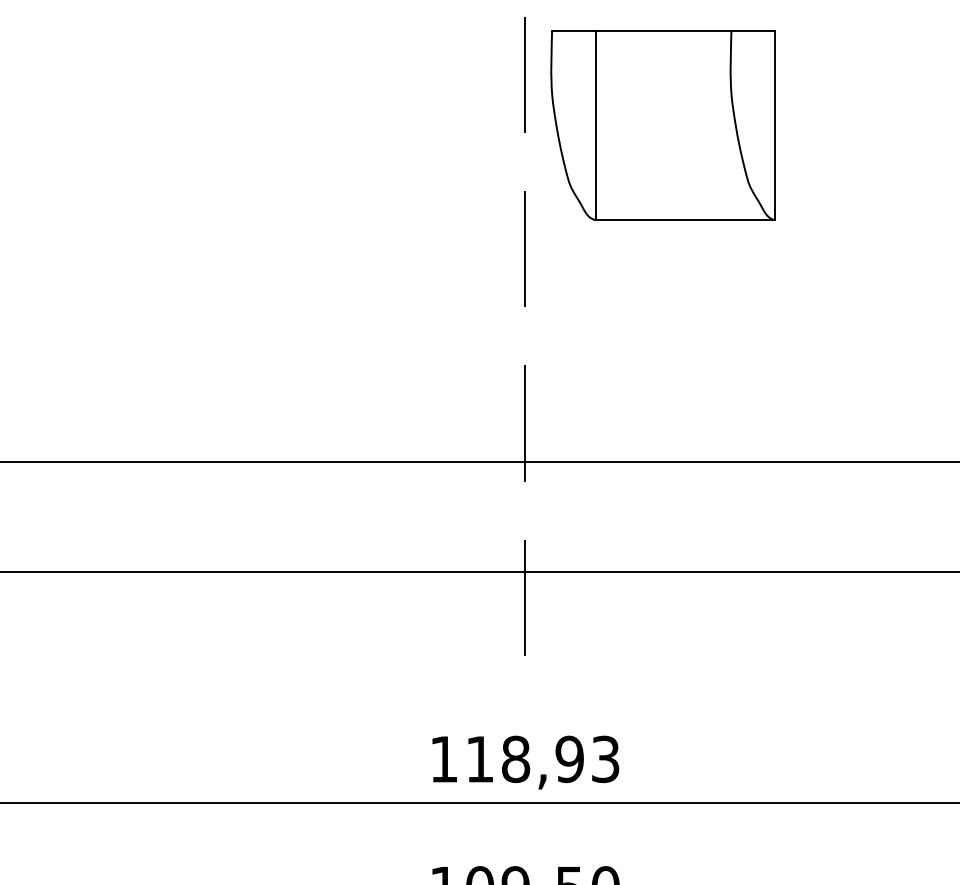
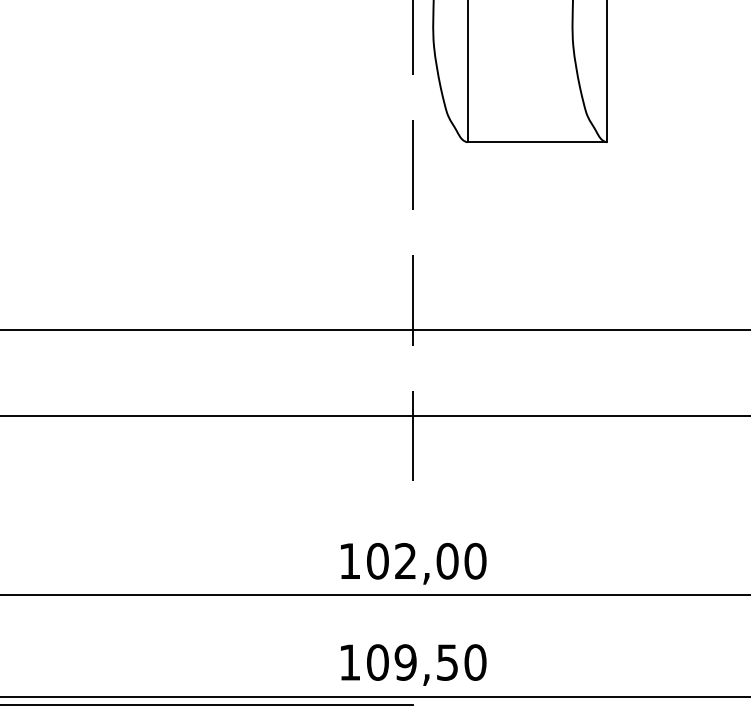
text: (542, 758) -> (426, 560), 118,93 -> 102,00

